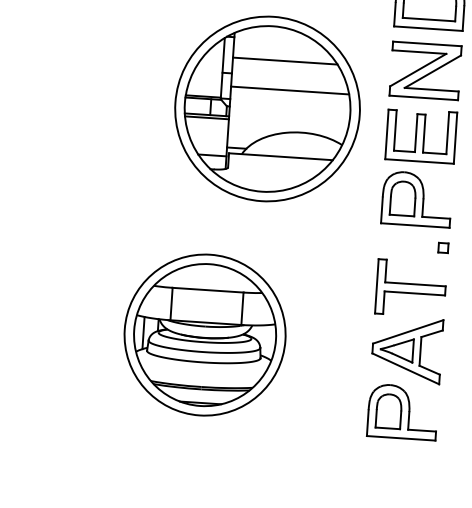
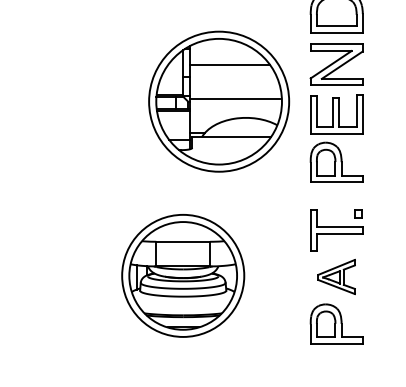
line: (290, 90) -> (235, 98), moved
part: (443, 247) -> (358, 213), moved
part: (406, 349) -> (336, 276), size x0.7

